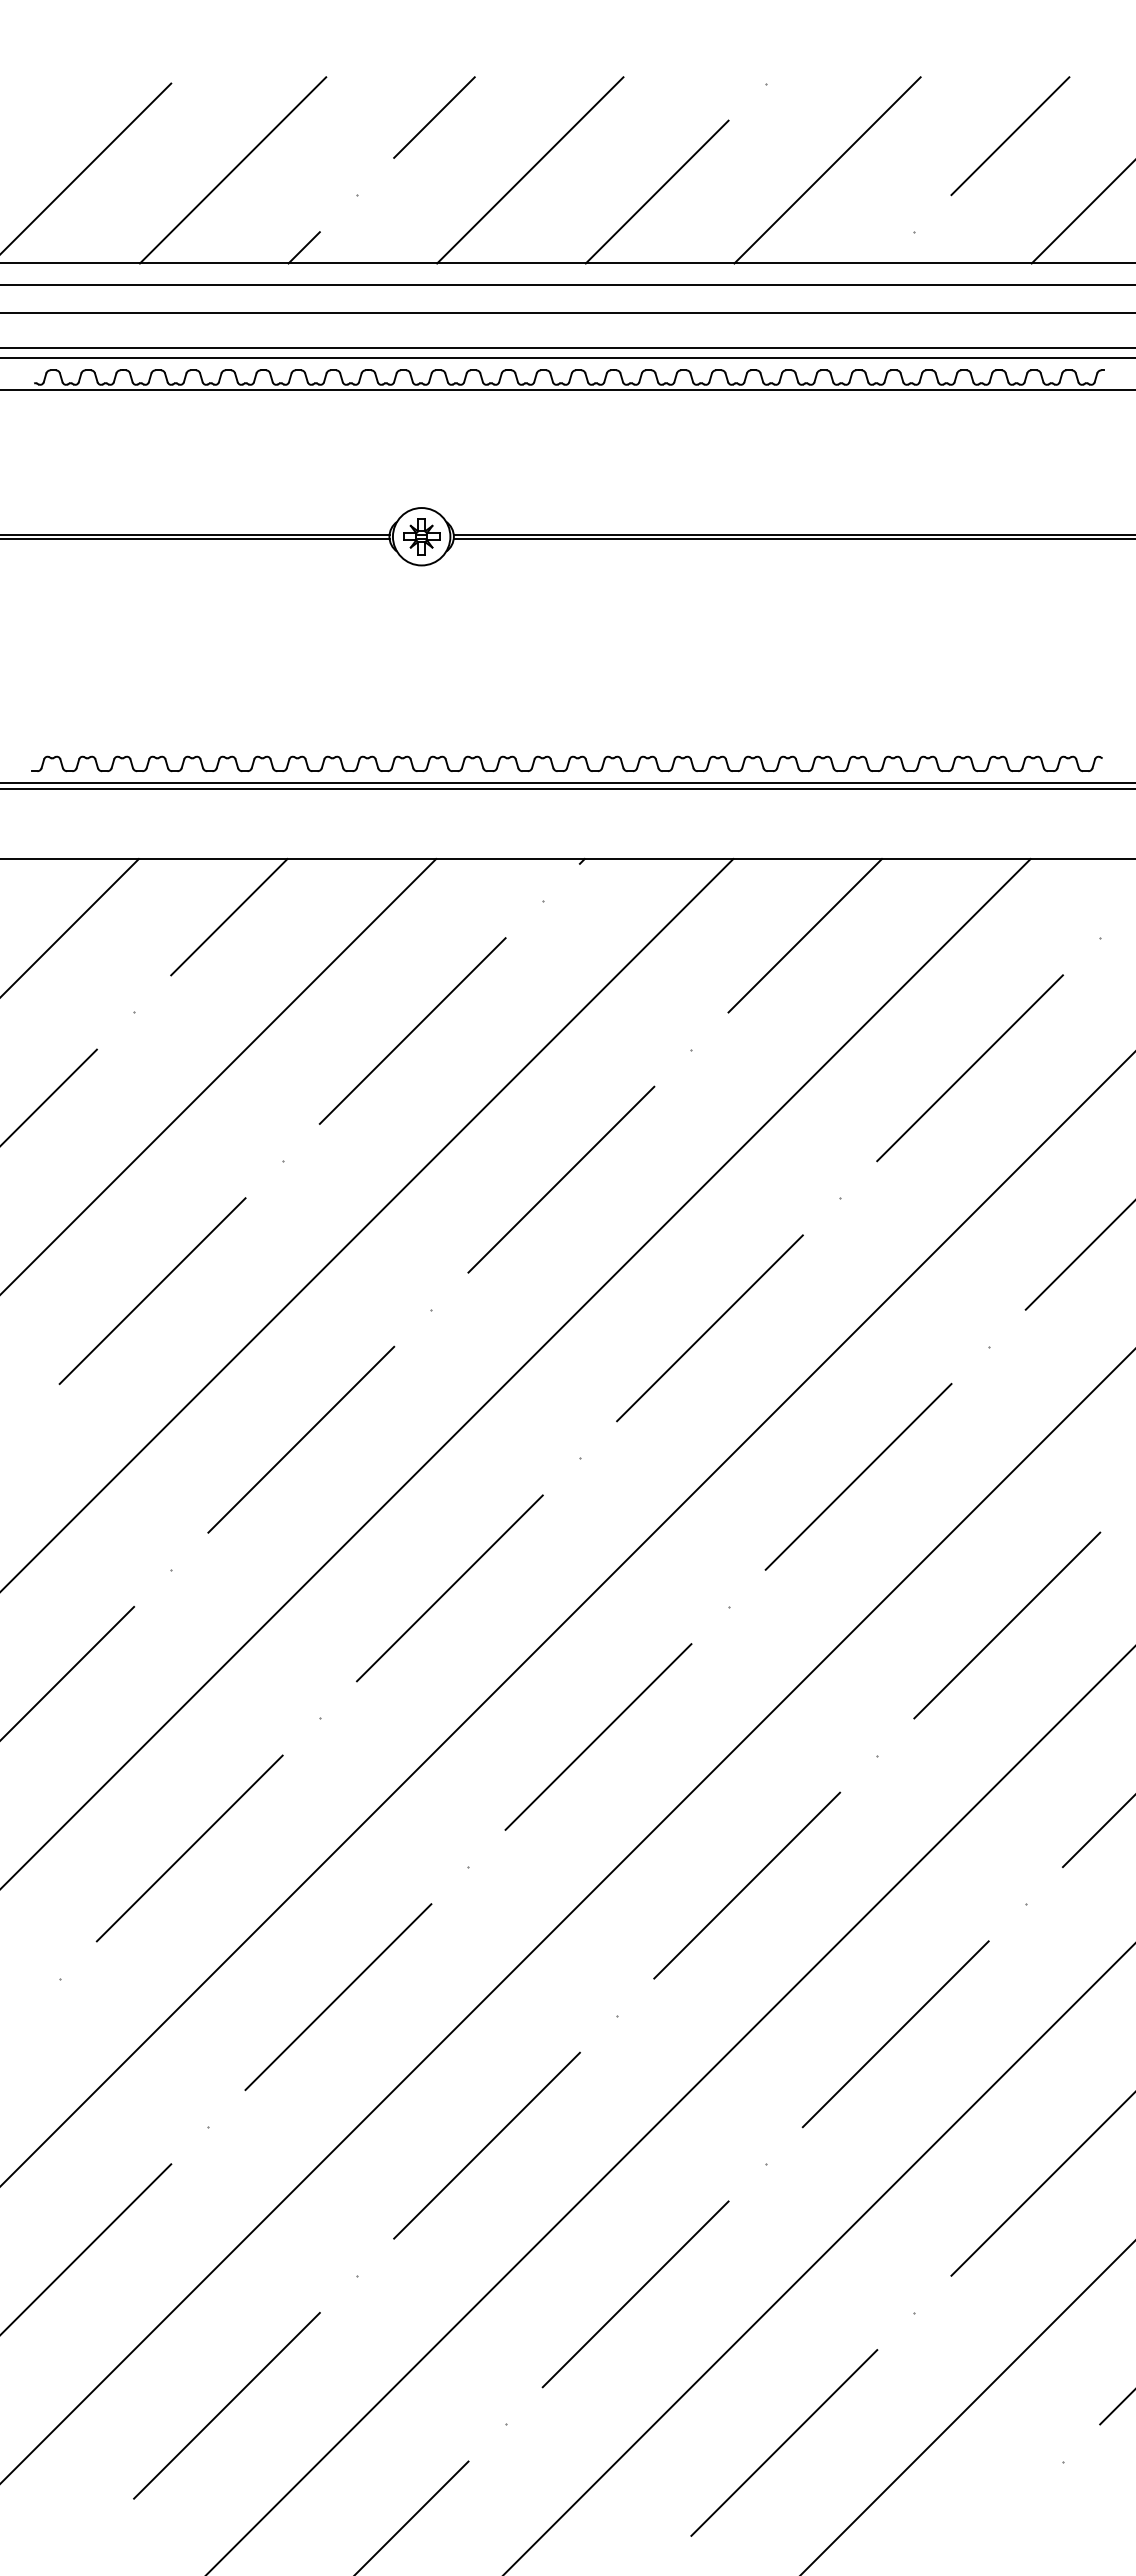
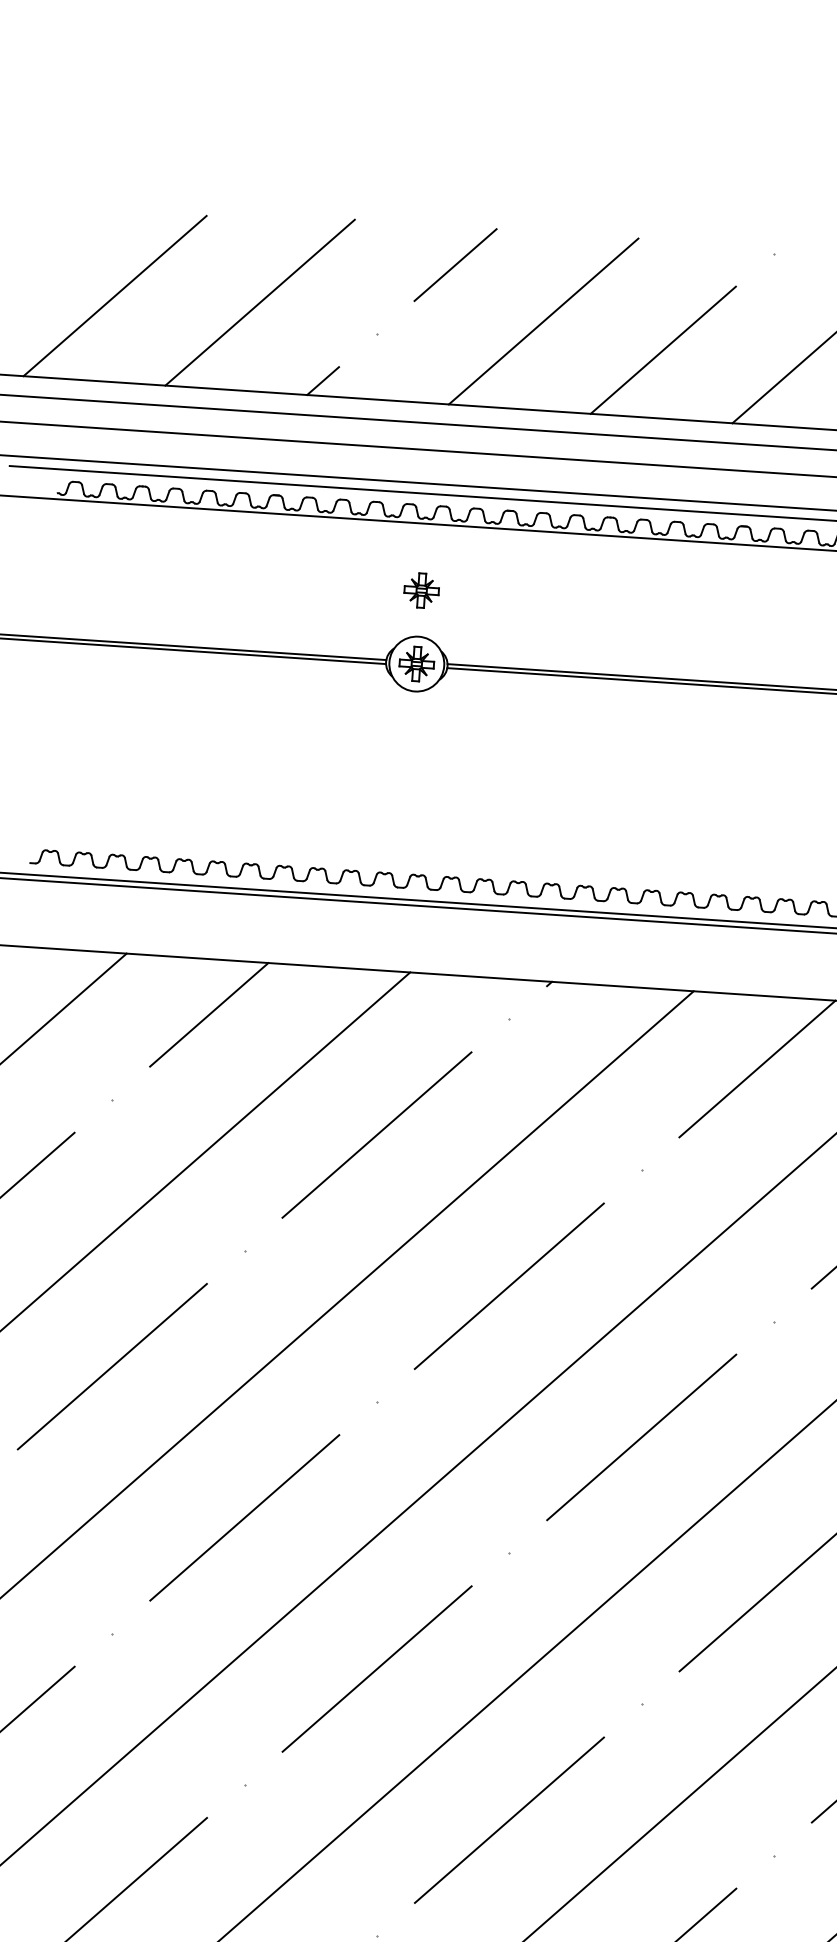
part: (421, 459) -> (421, 590), added

